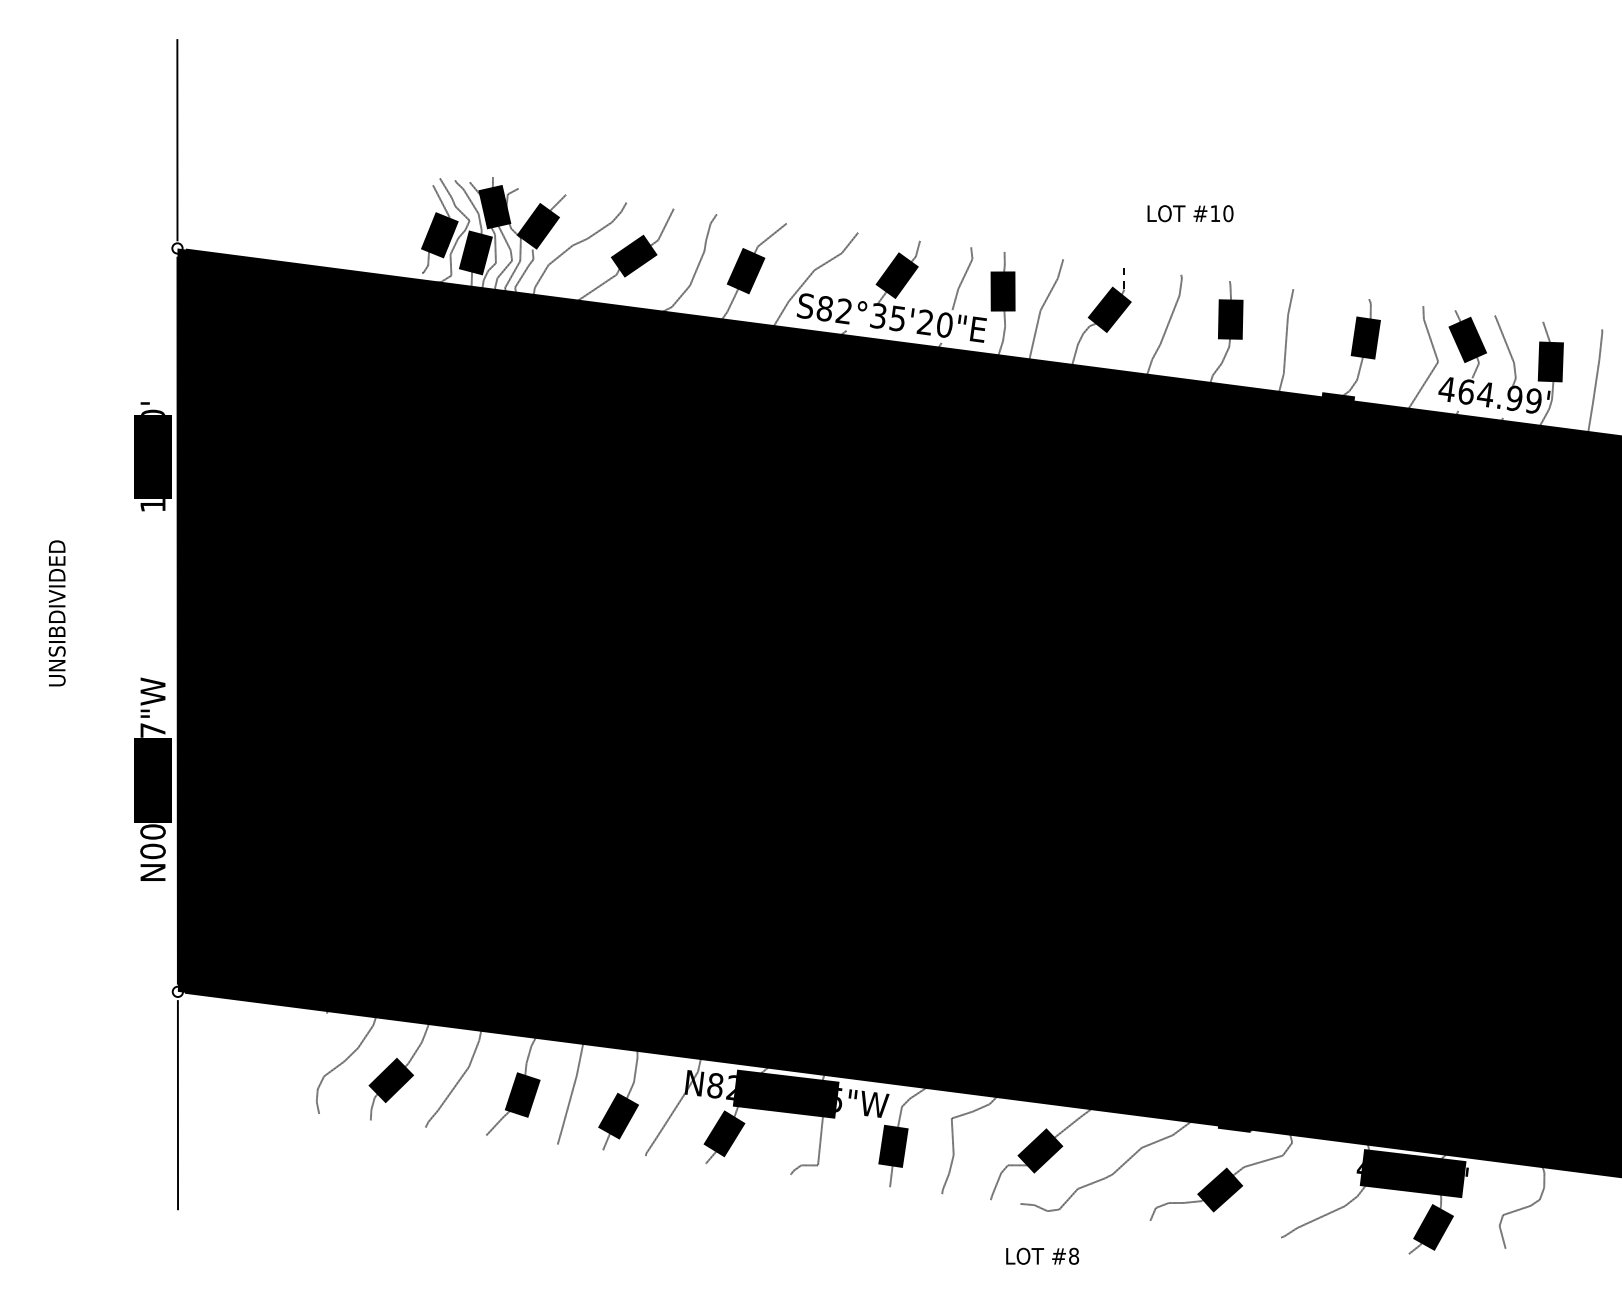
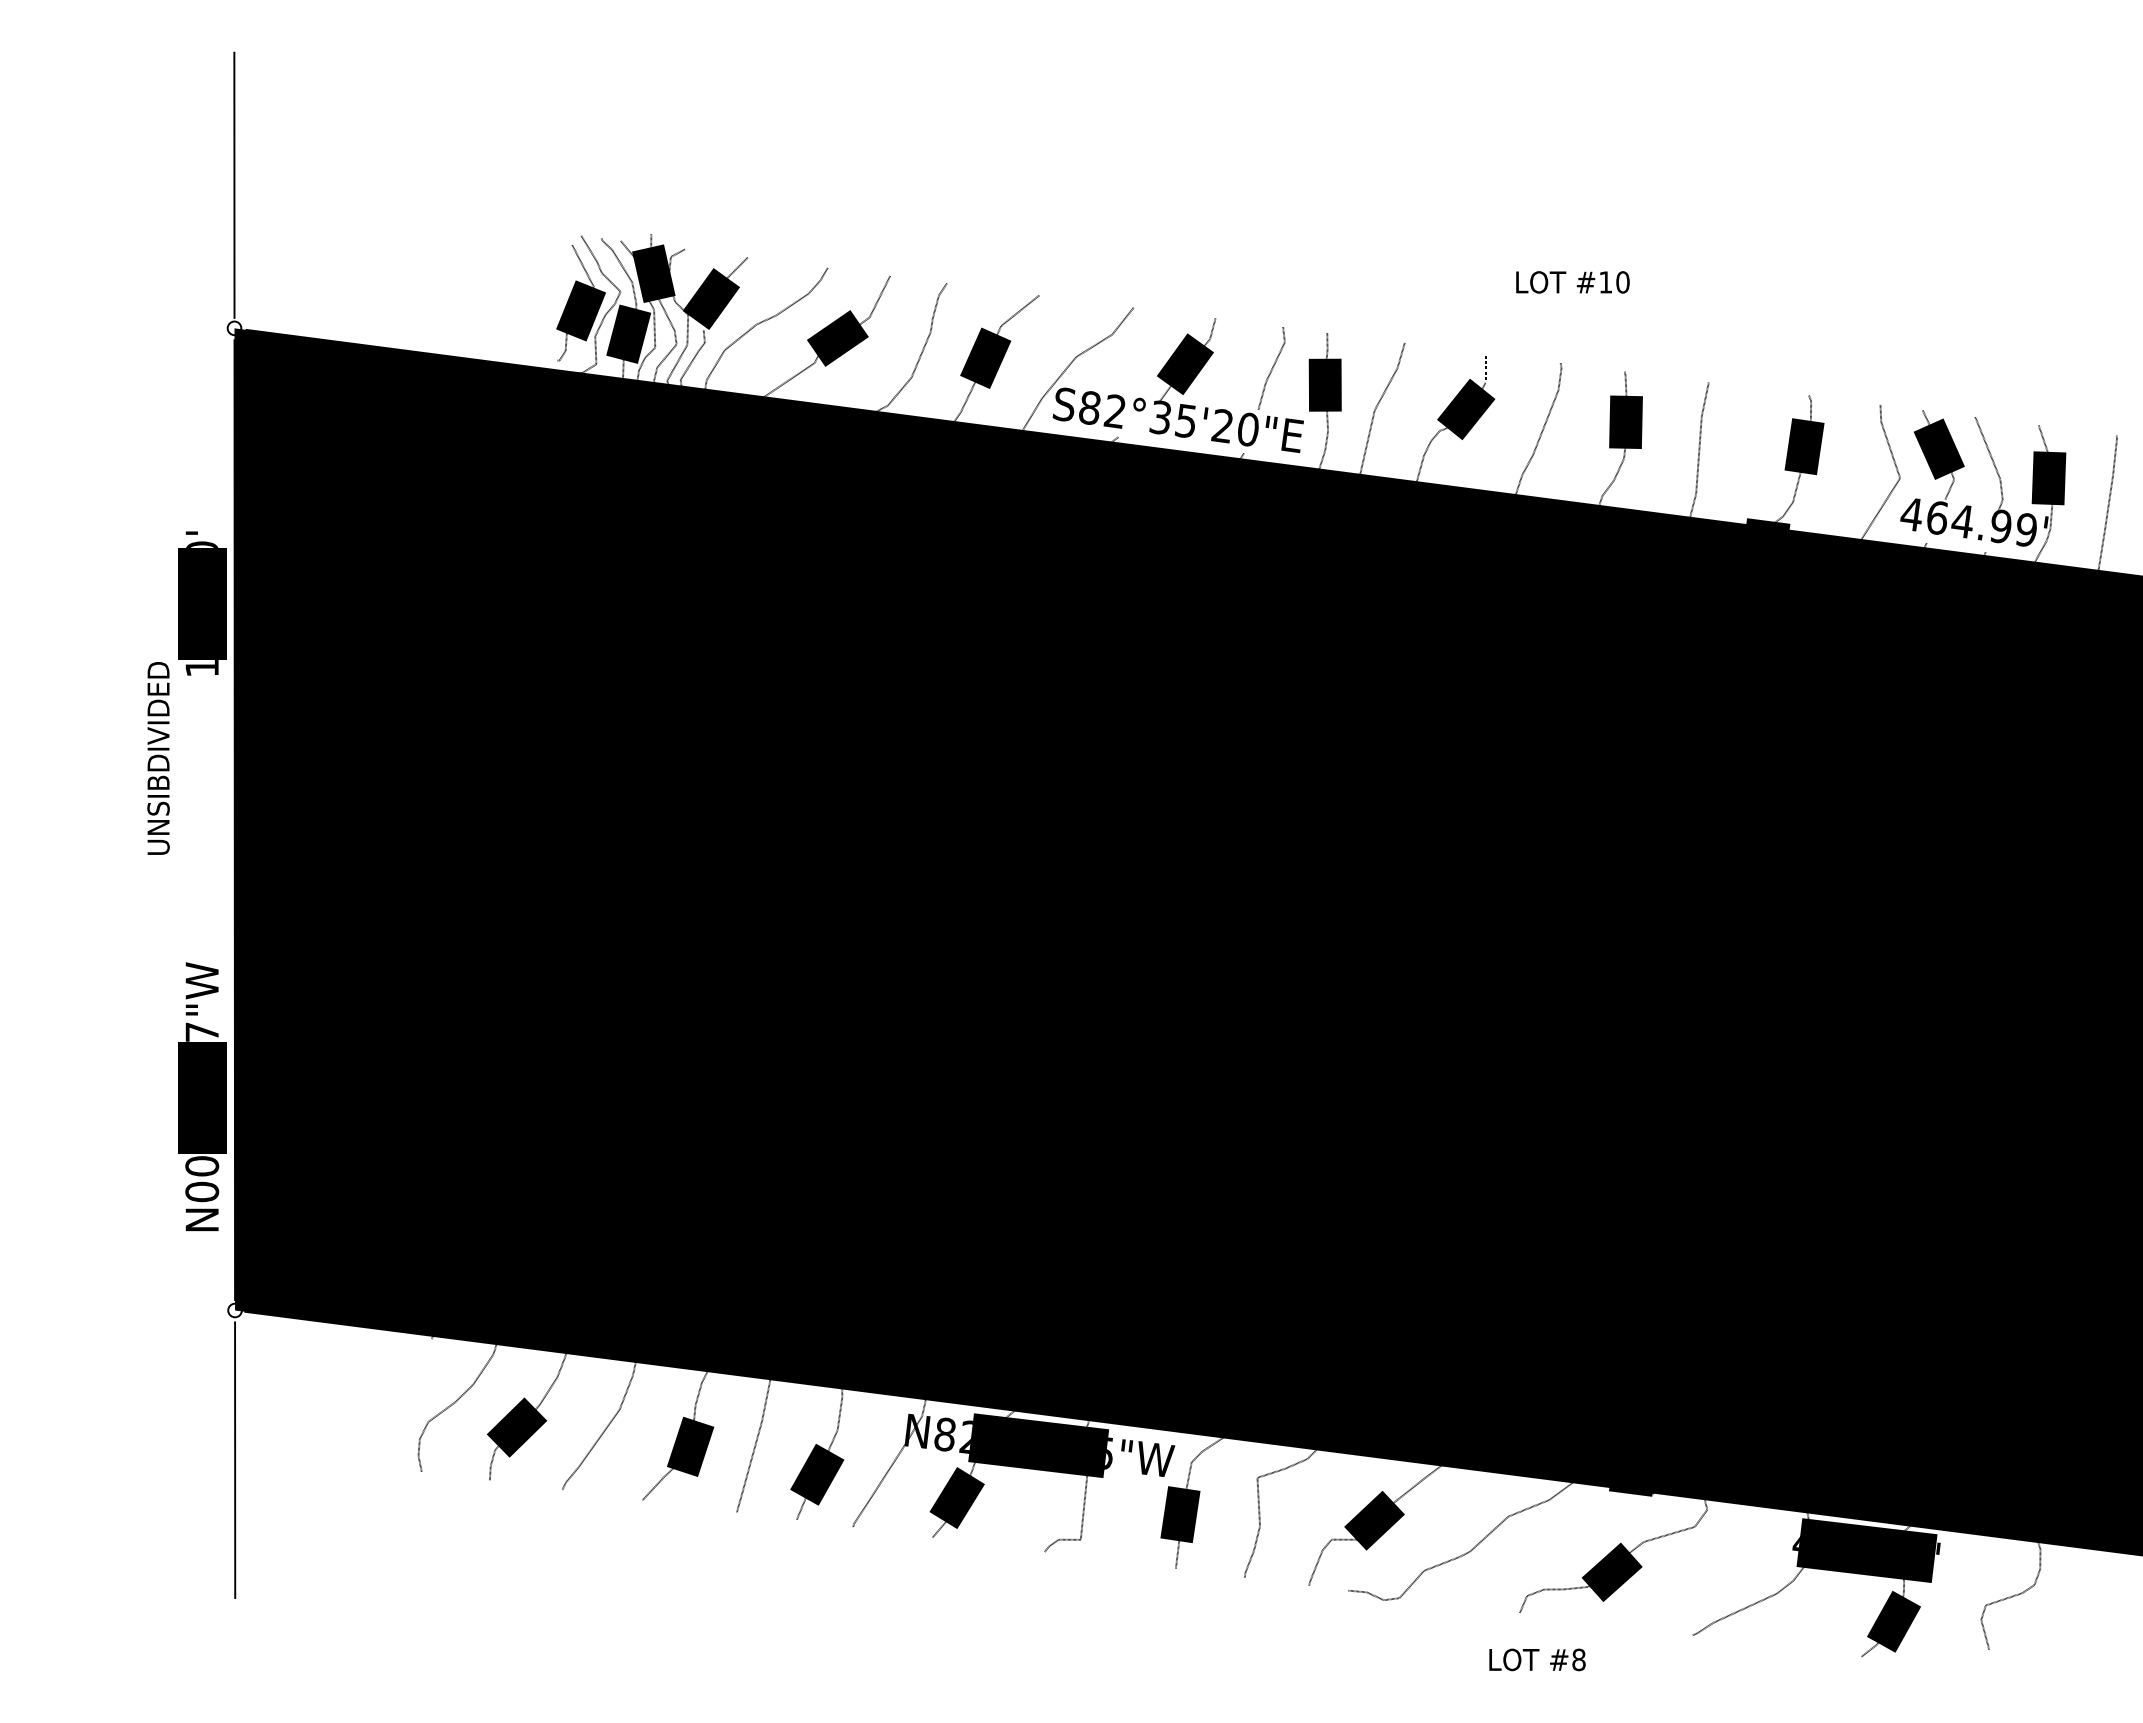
text: (57, 613) -> (158, 758), moved
text: (153, 779) -> (202, 1096), moved
text: (1042, 1256) -> (1537, 1659), moved

